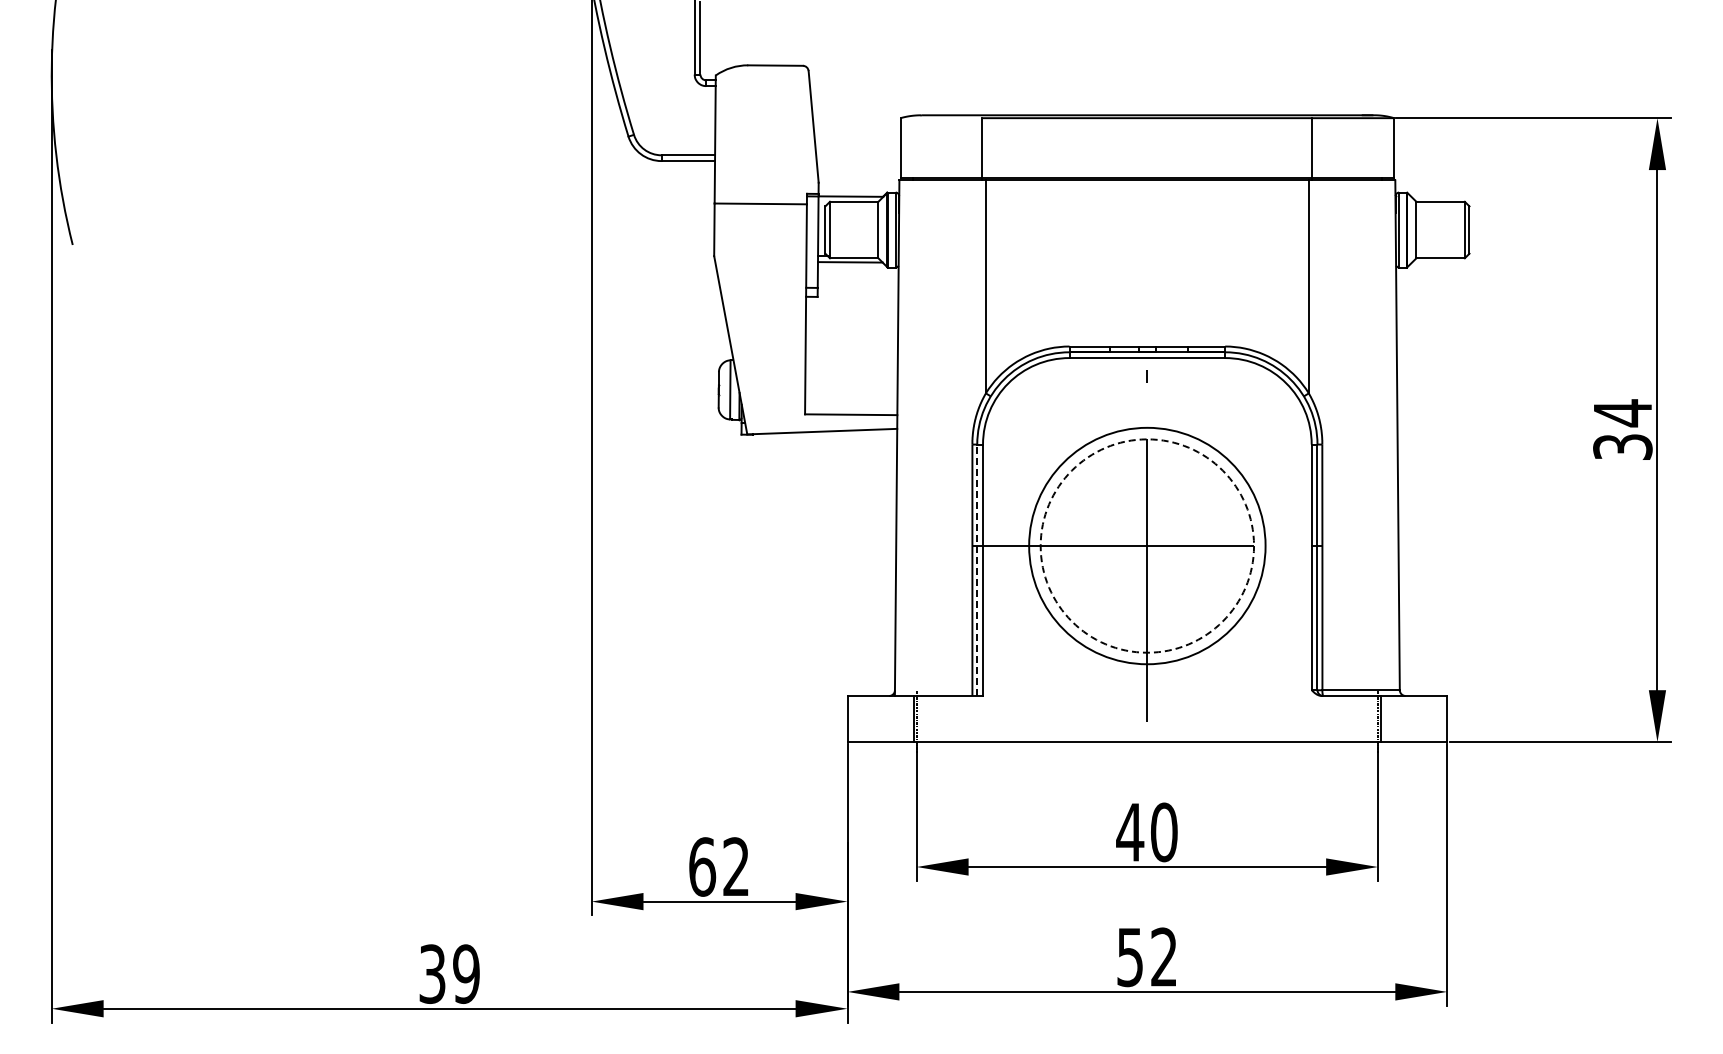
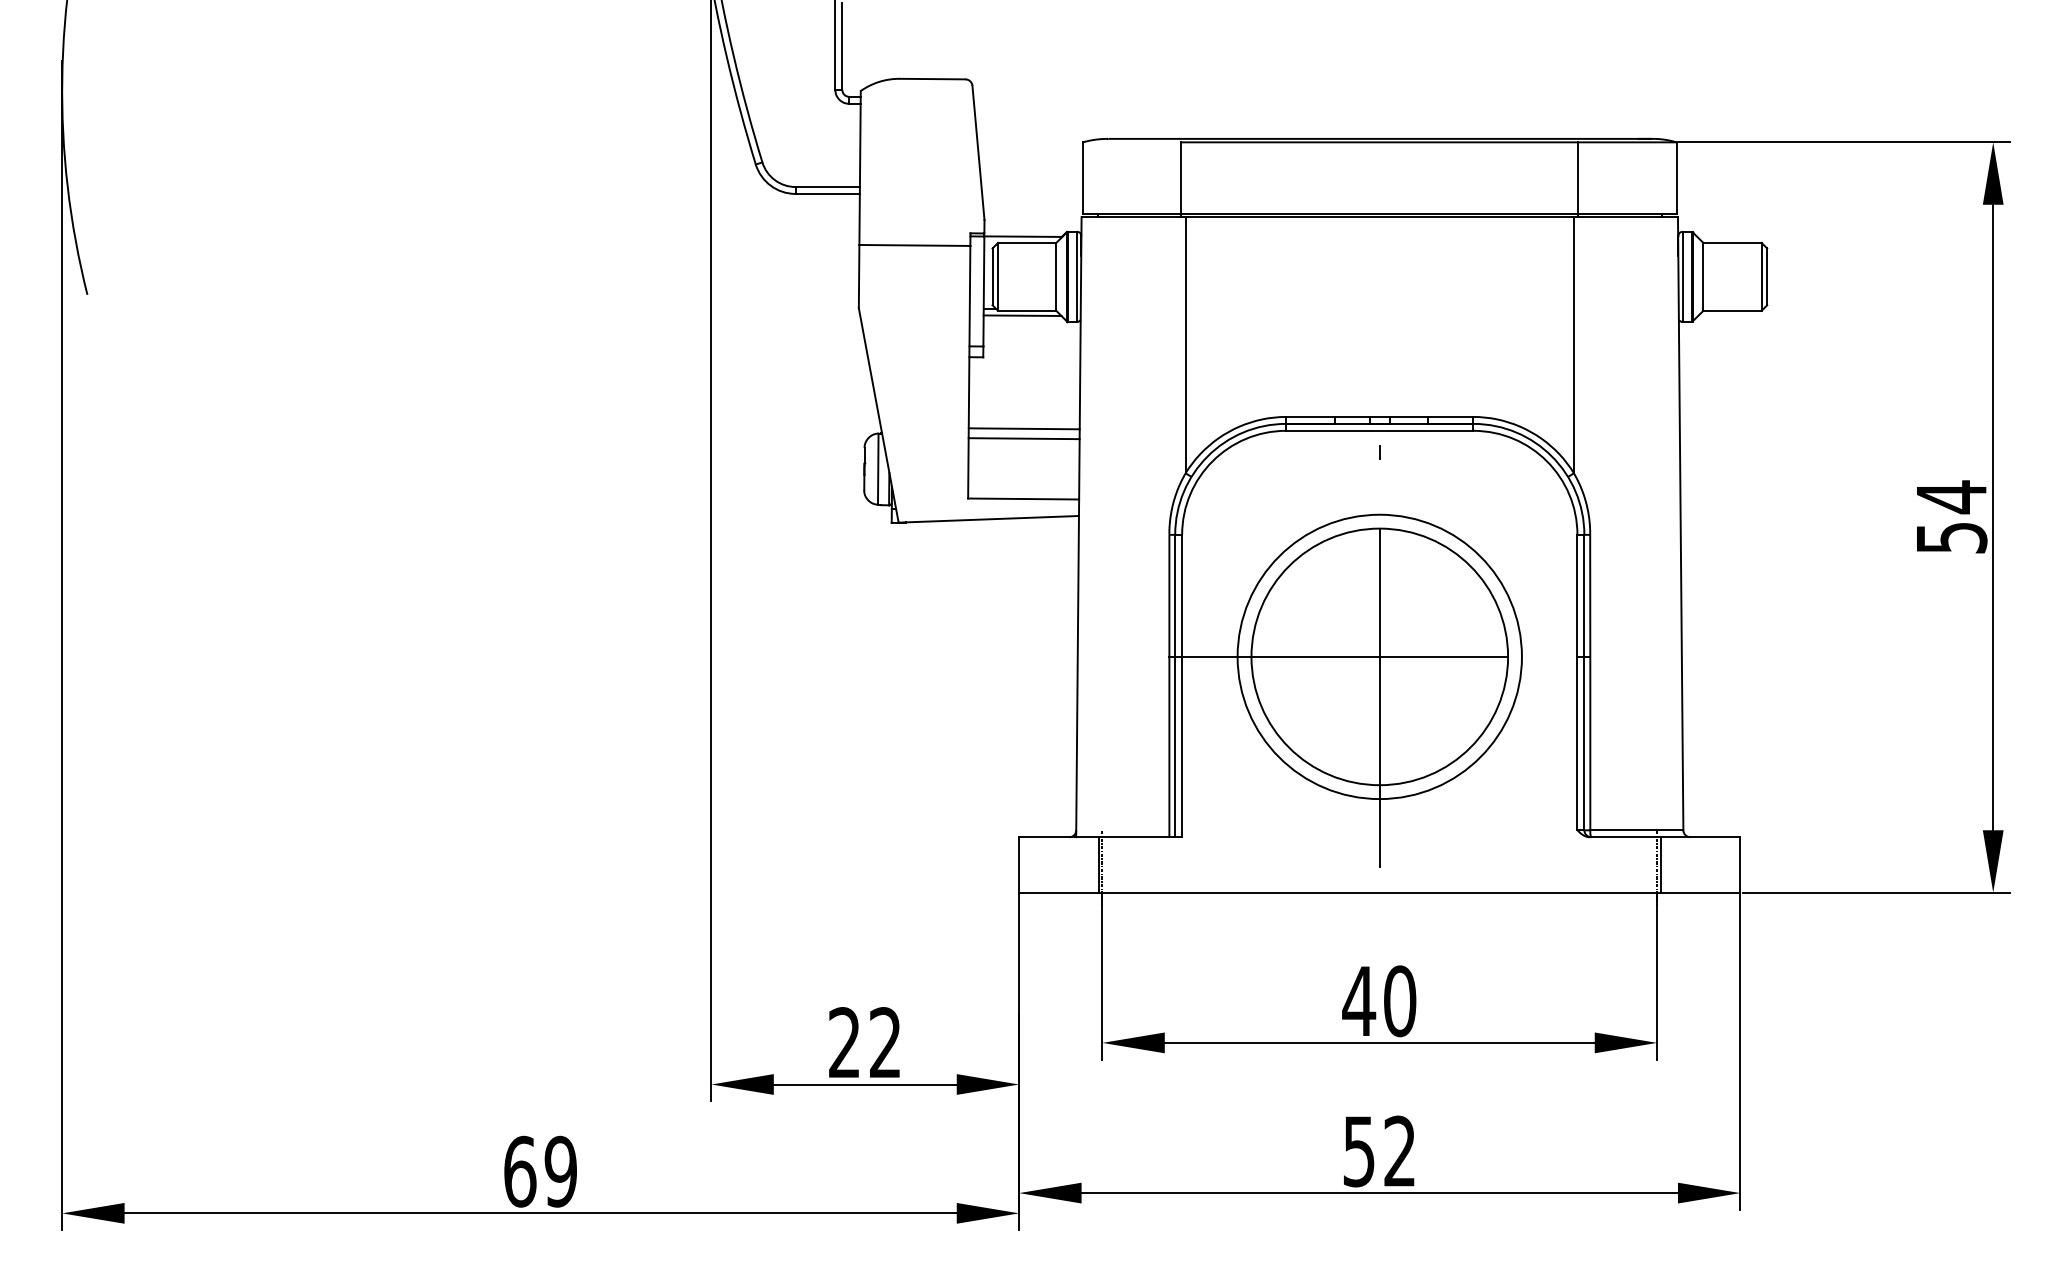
line: (851, 355) -> (1023, 427), added
line: (851, 364) -> (1023, 438), added
text: (1622, 446) -> (1951, 537), 34 -> 54
circle: (1147, 545) -> (1379, 656), dashed -> solid
line: (977, 570) -> (1175, 686), dashed -> solid
text: (702, 866) -> (844, 1042), 62 -> 22
text: (432, 973) -> (520, 1170), 39 -> 69

